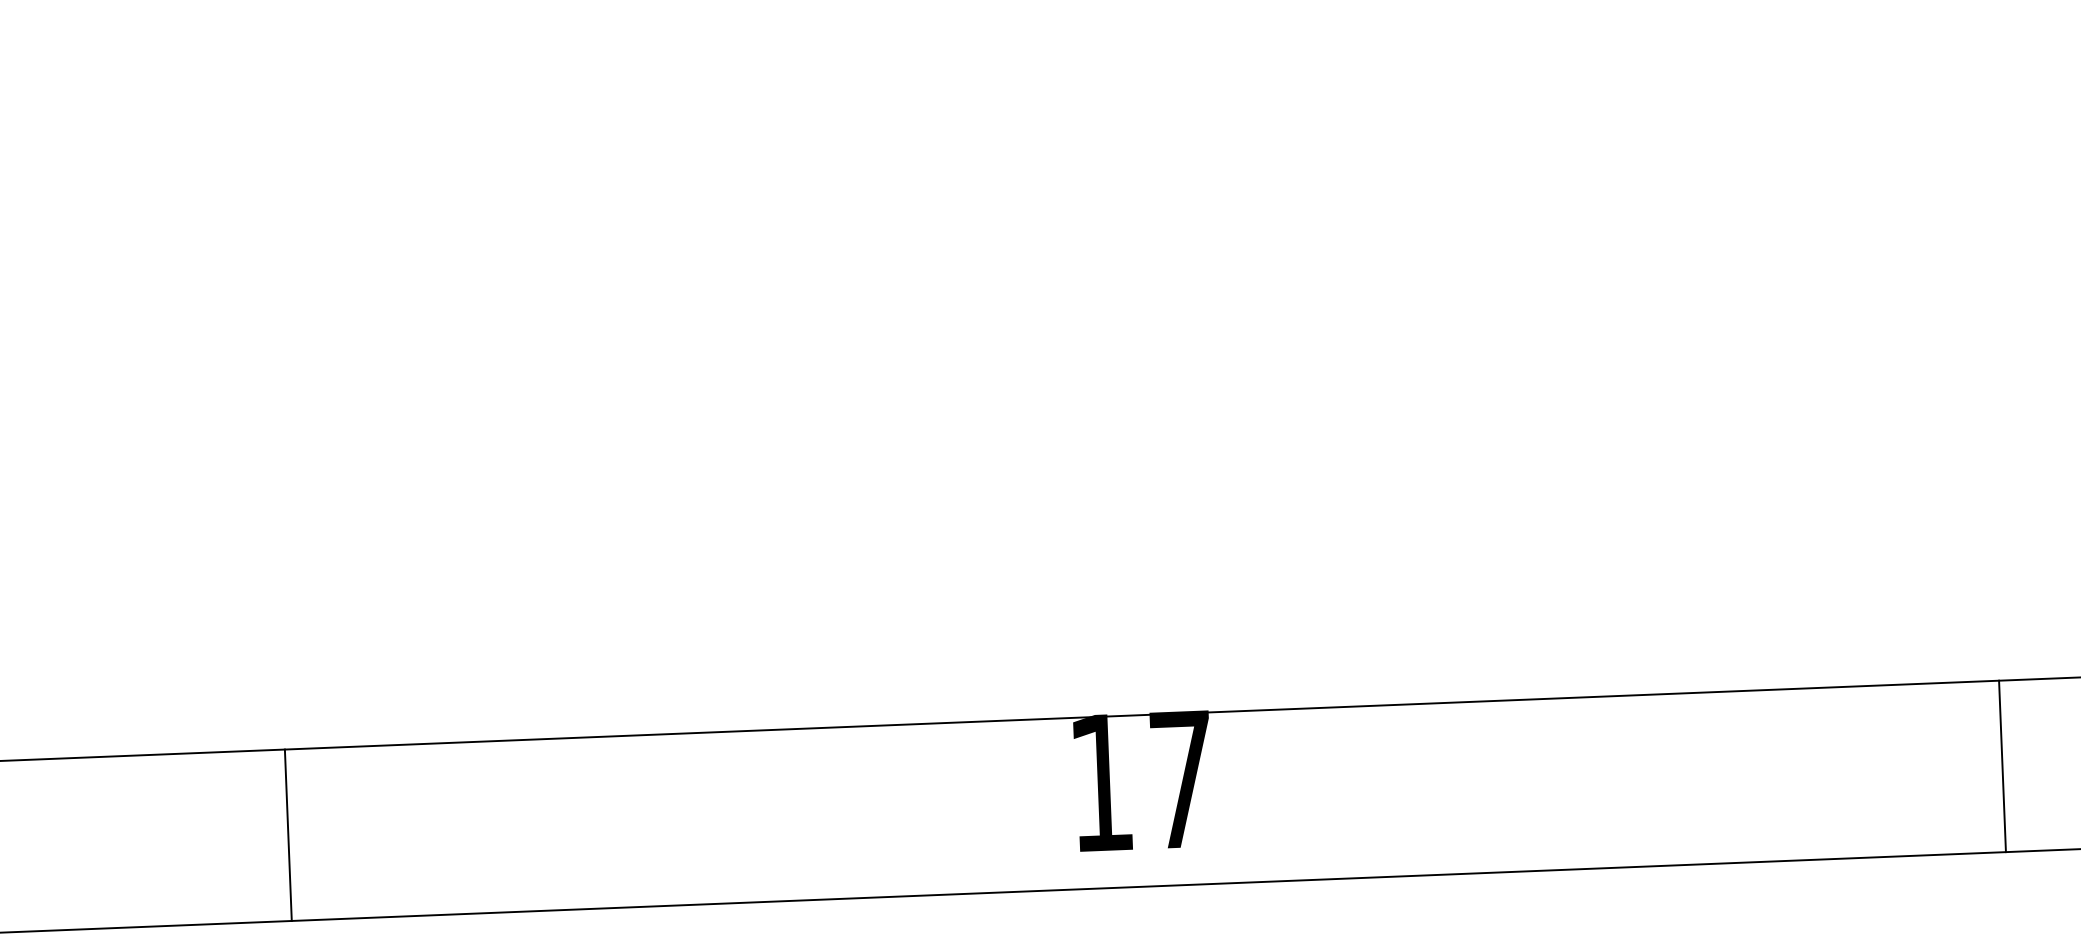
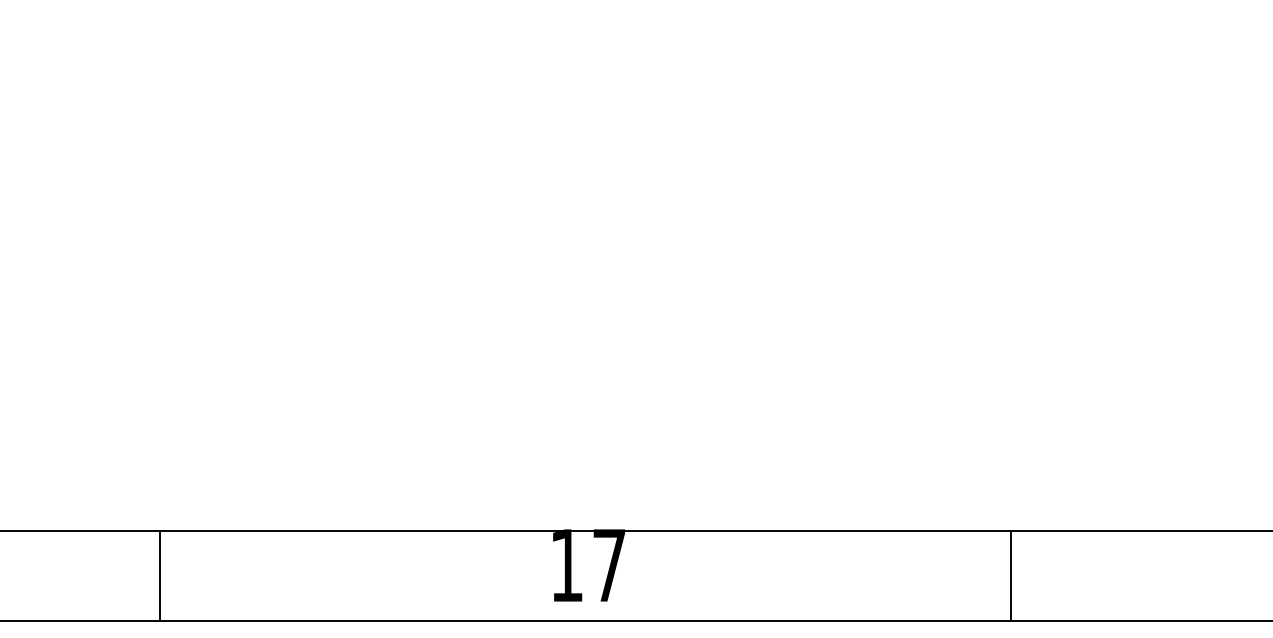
line: (2003, 765) -> (1011, 575), moved
line: (288, 834) -> (160, 575), moved

